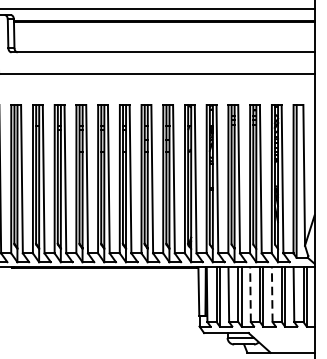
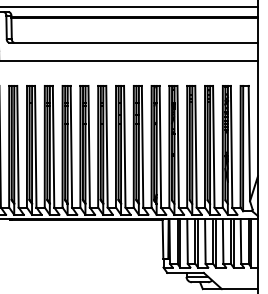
line: (250, 293) -> (205, 240), dashed -> solid
line: (272, 293) -> (223, 240), dashed -> solid

